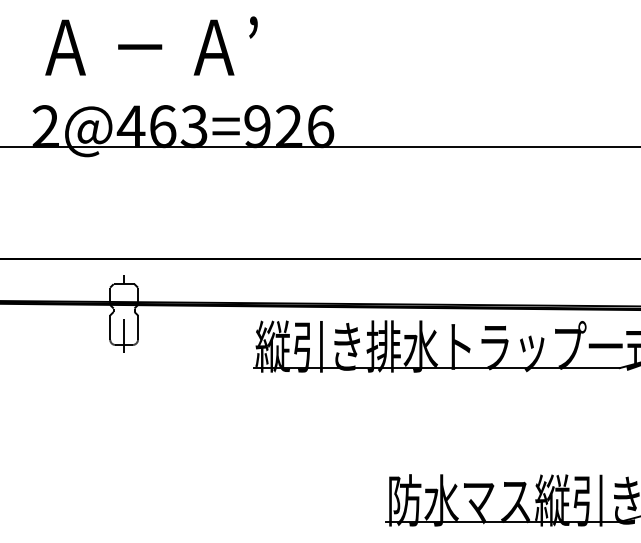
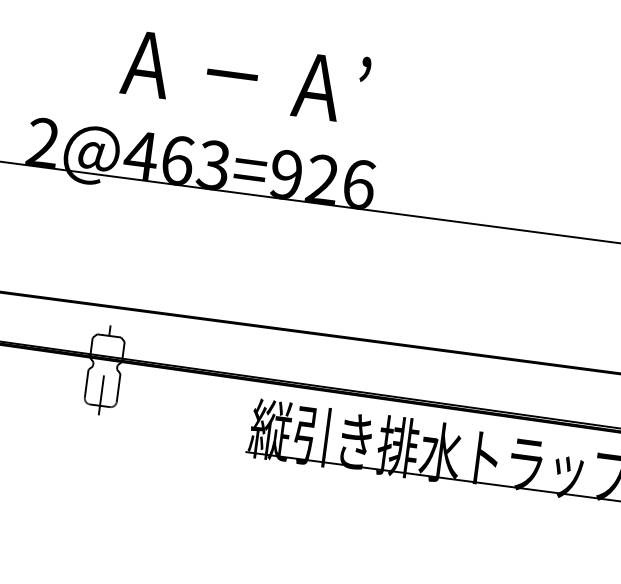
text: (151, 45) -> (245, 74), moved

